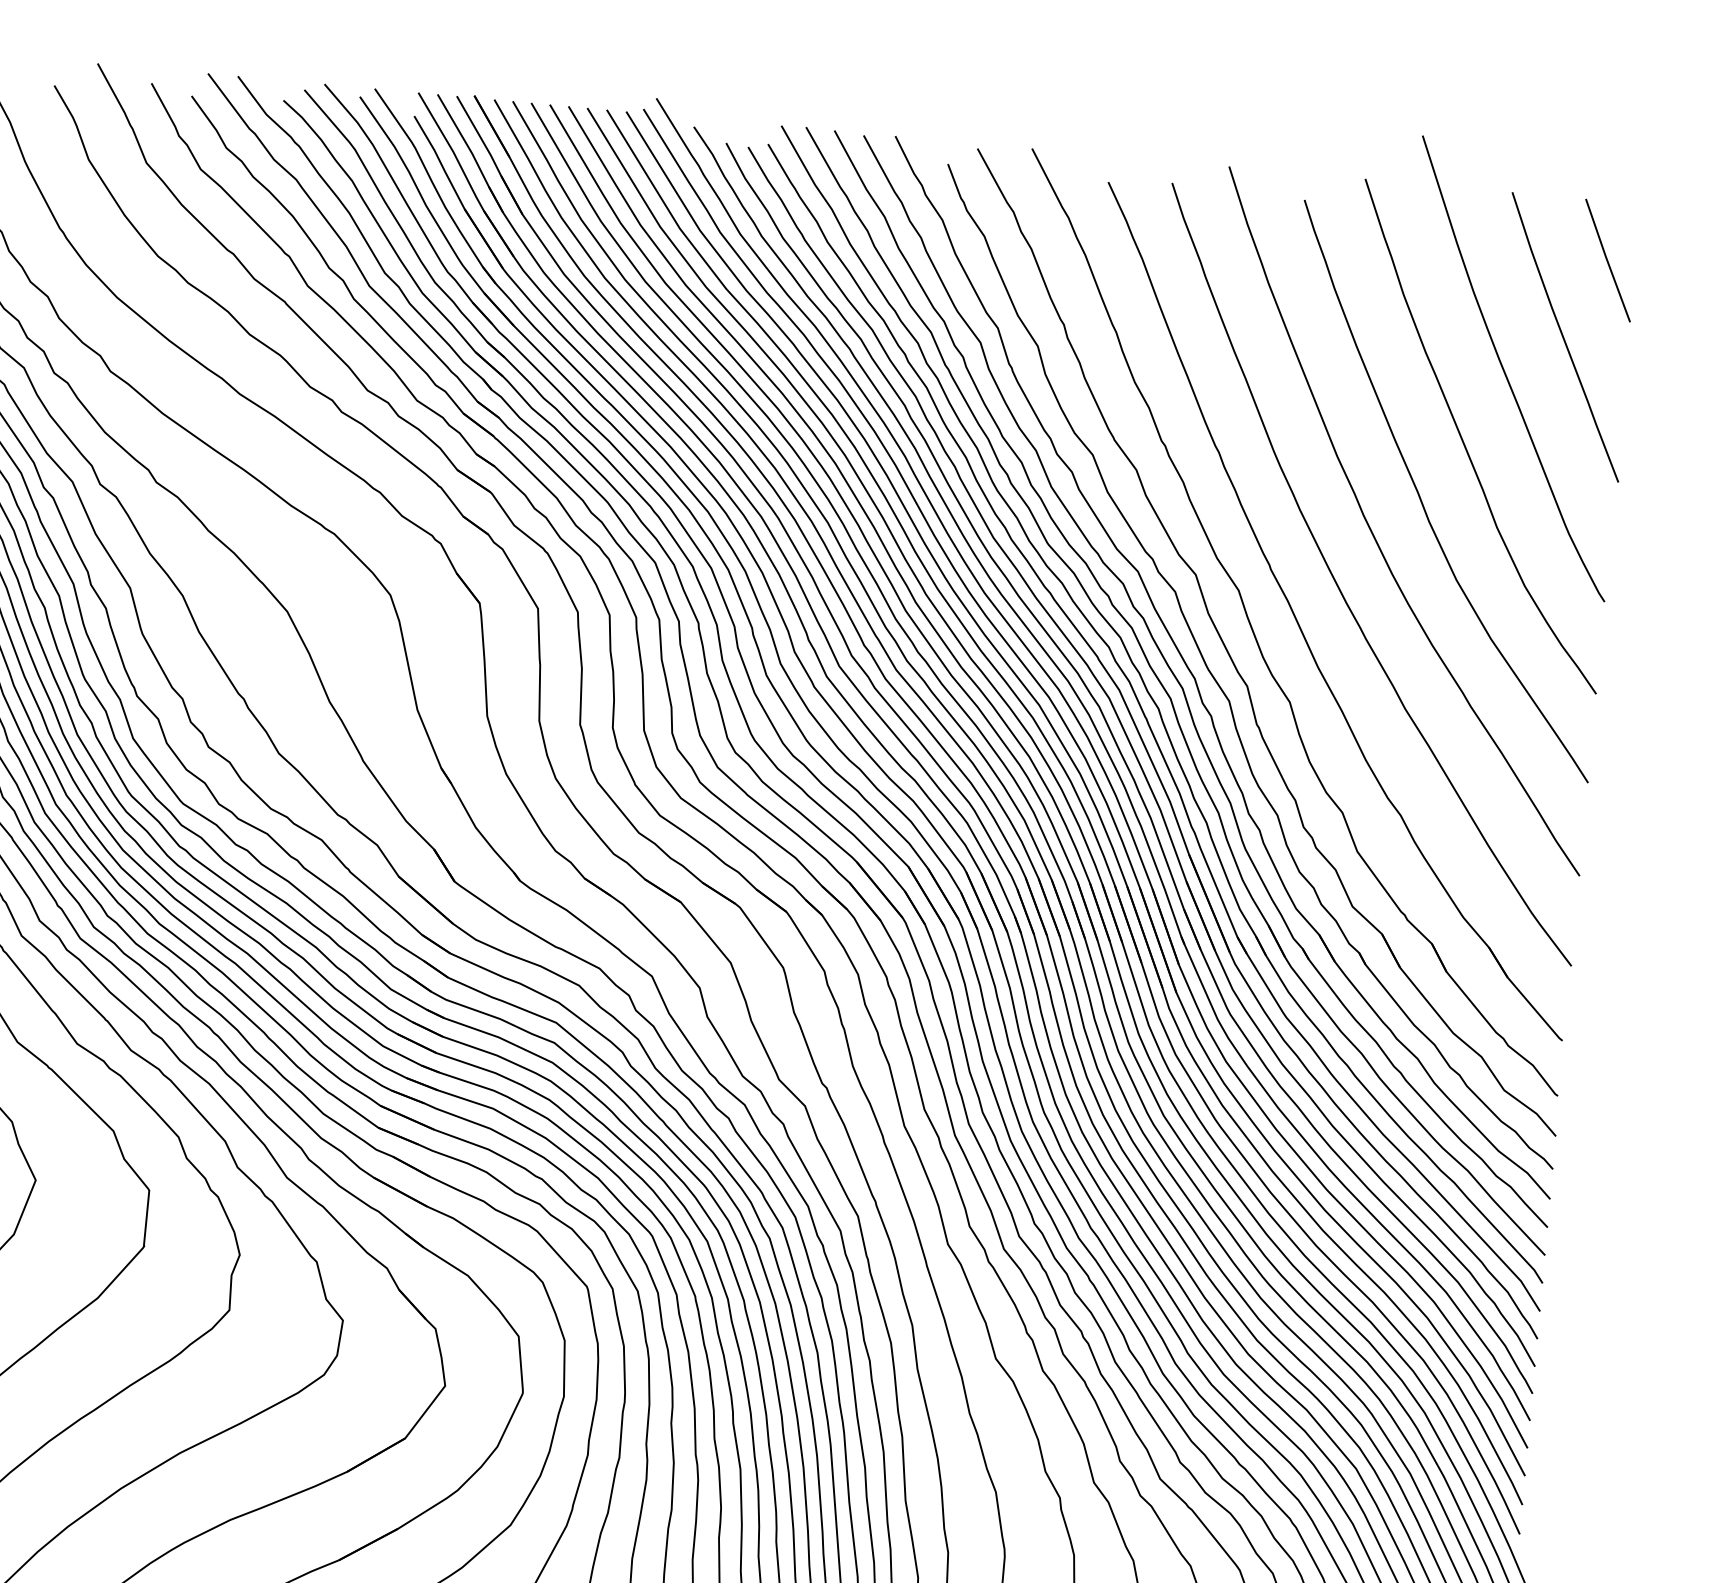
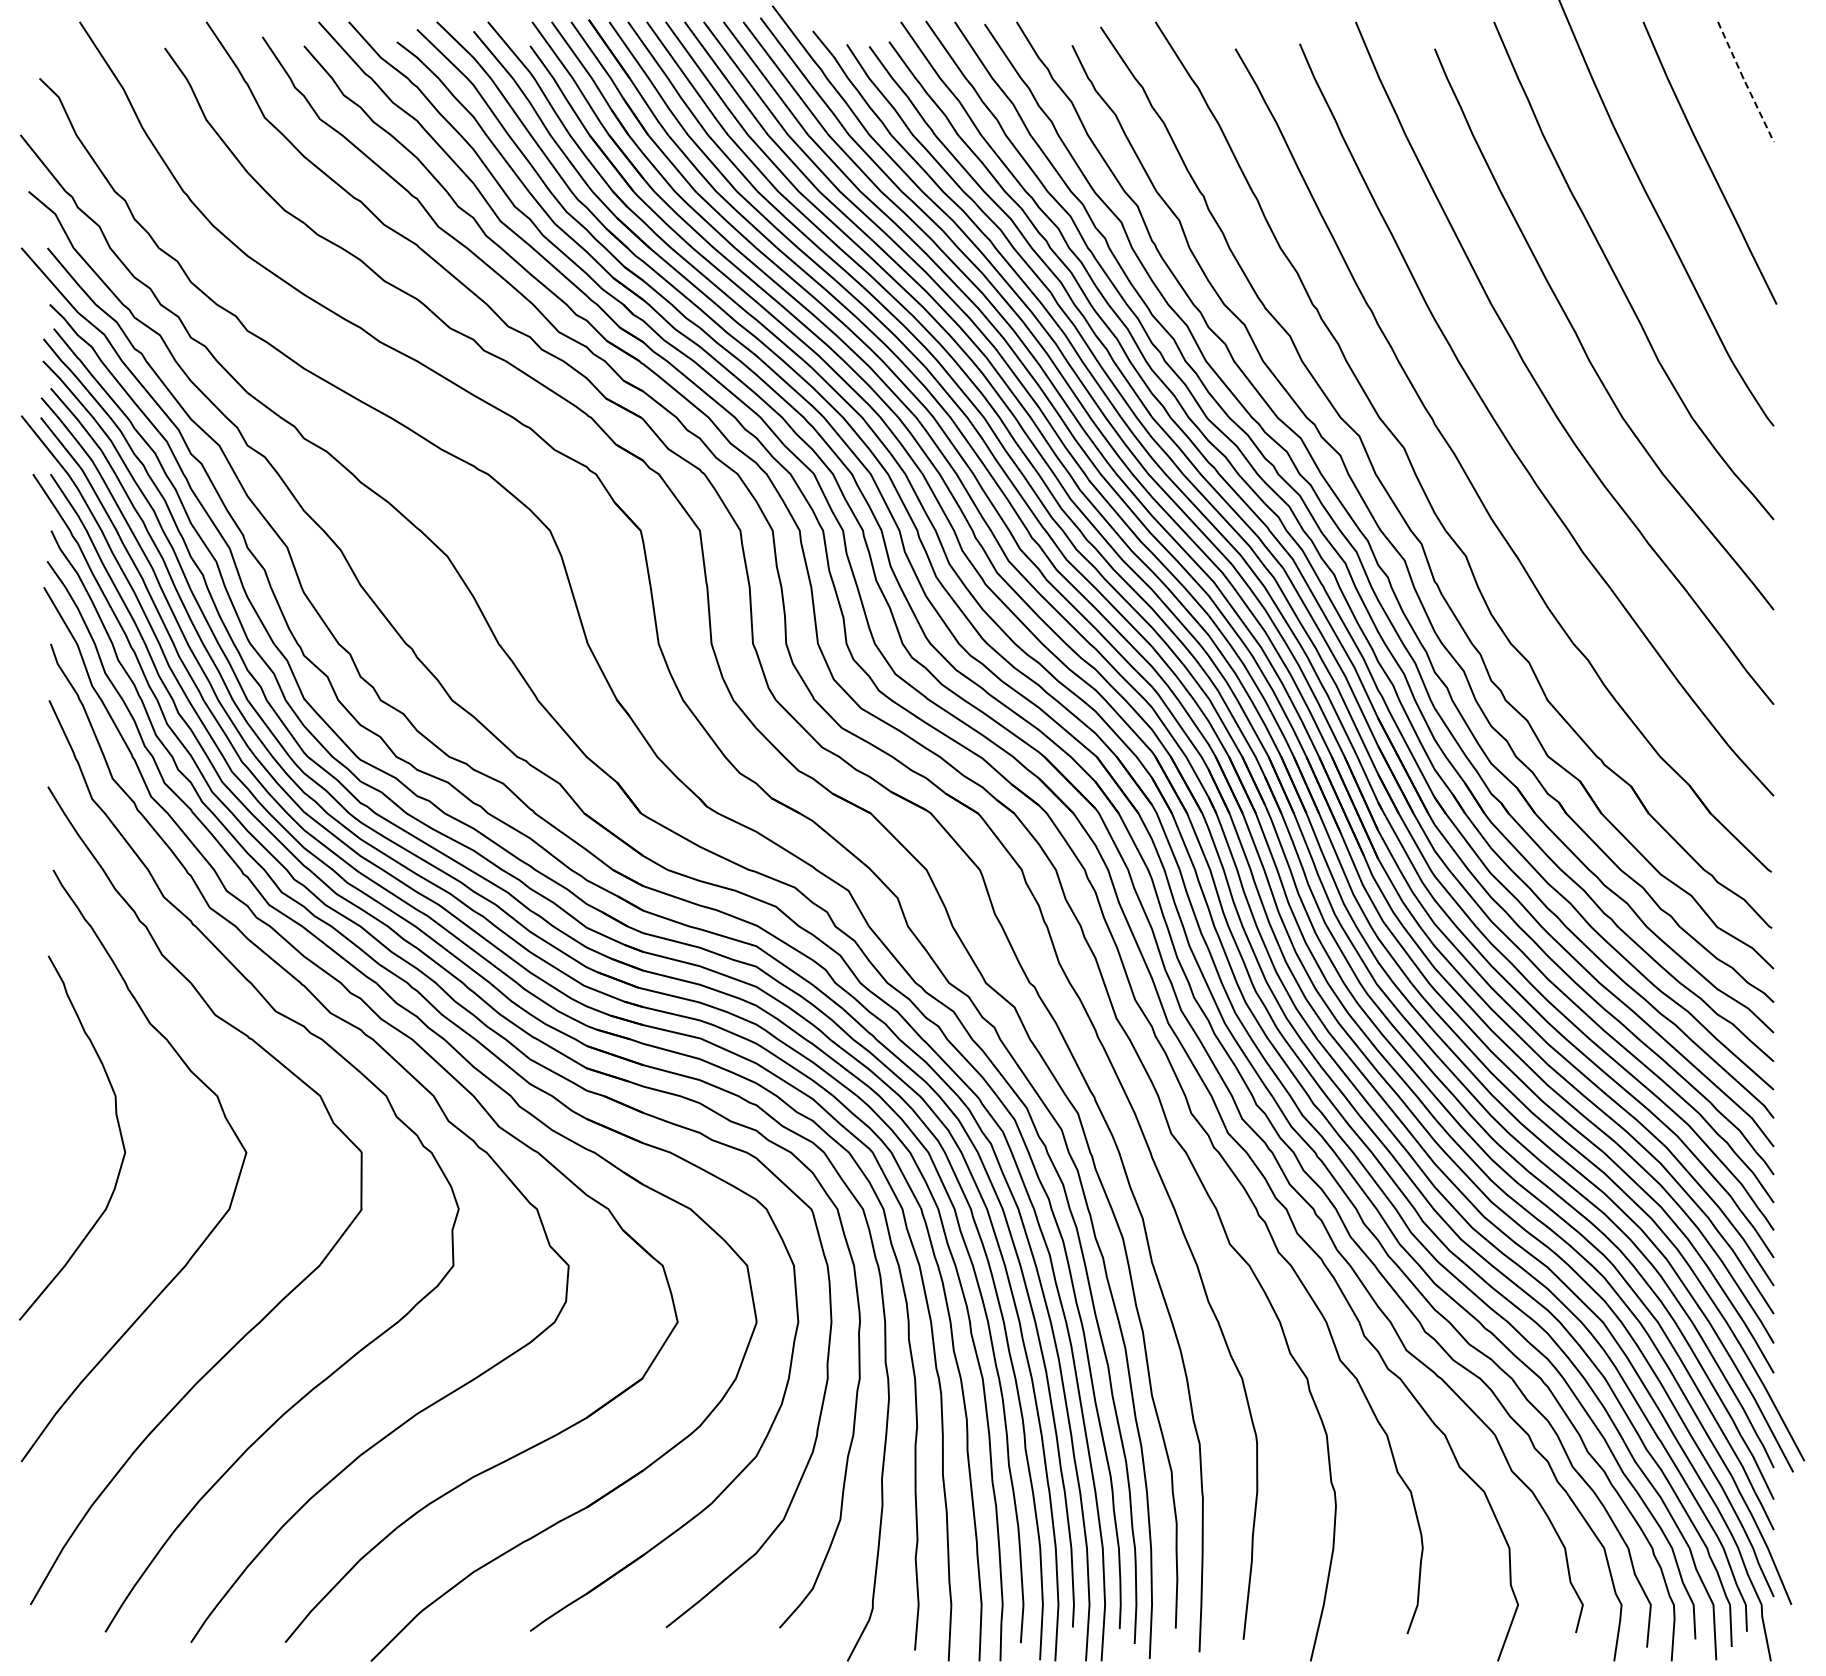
line: (1607, 261) -> (1745, 82), solid -> dashed

